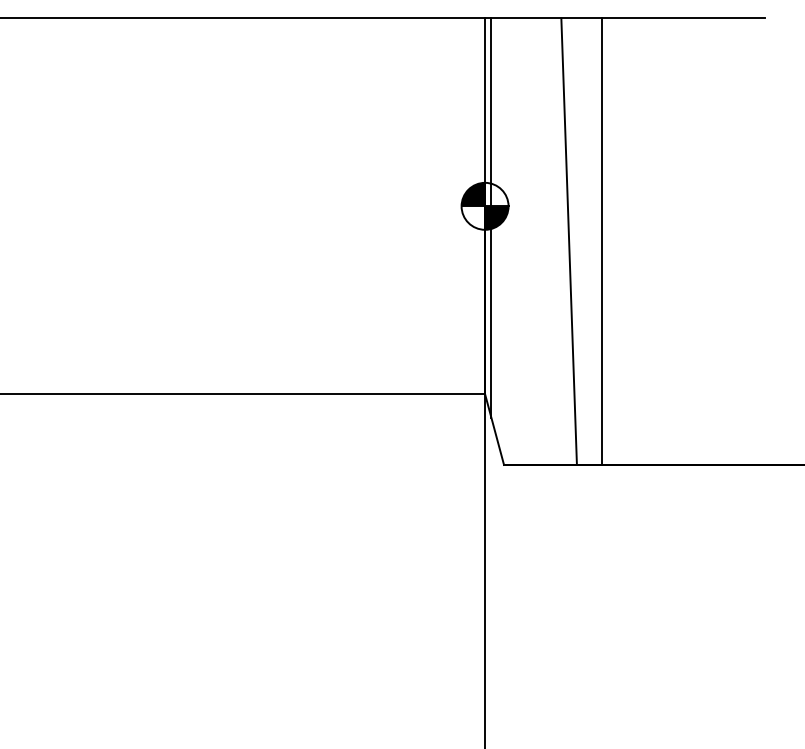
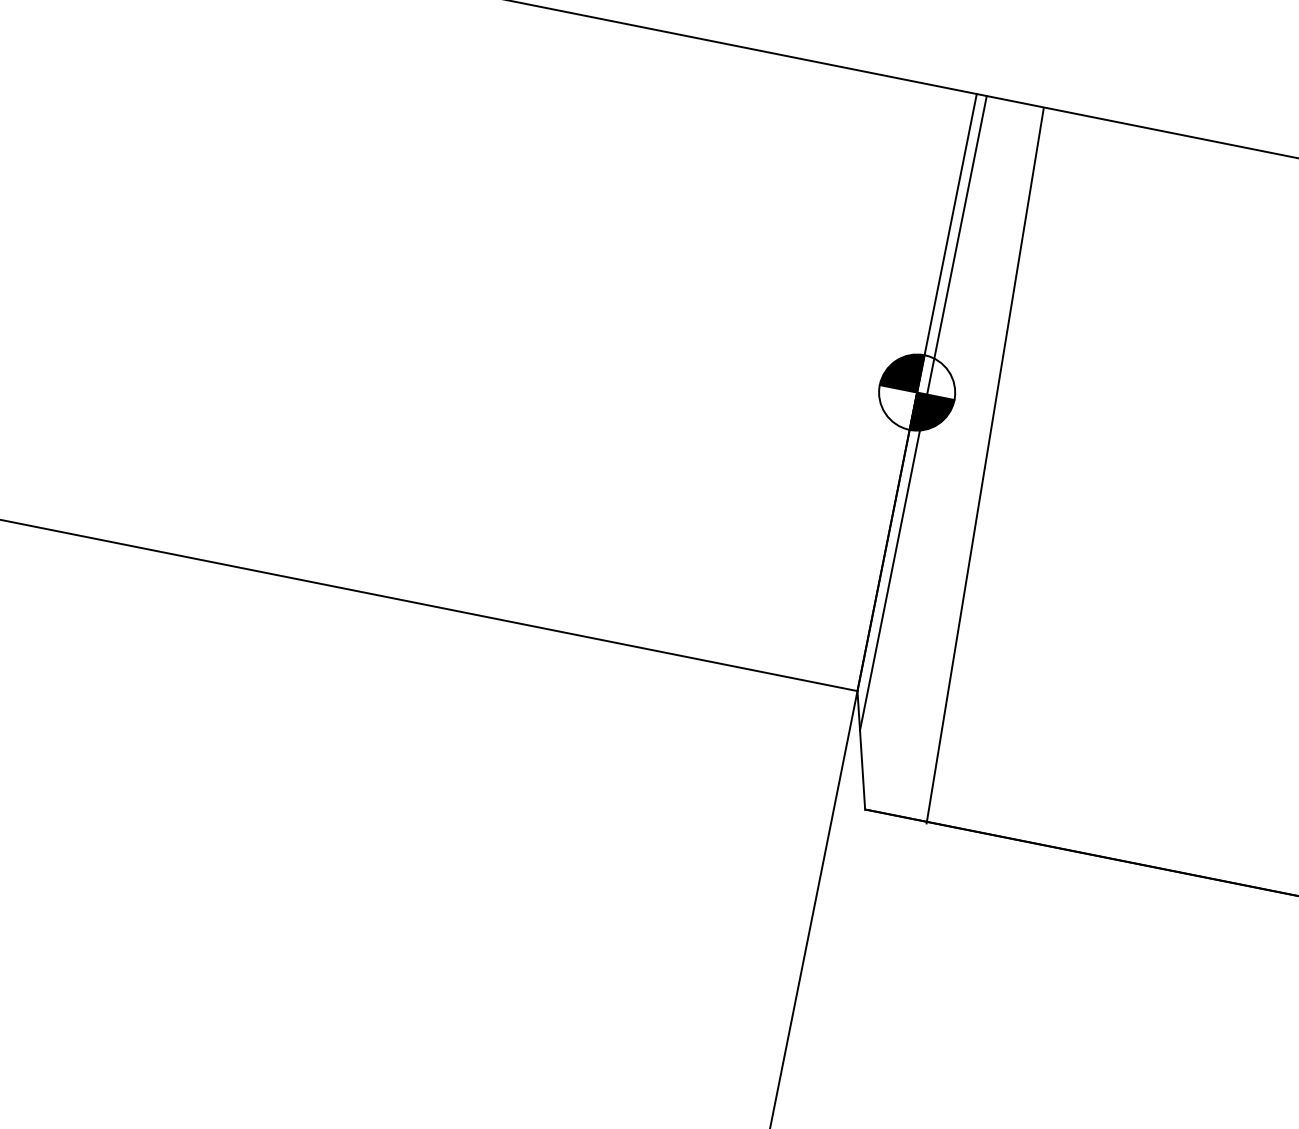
line: (568, 241) -> (984, 465), moved
line: (602, 241) -> (1092, 485), removed

